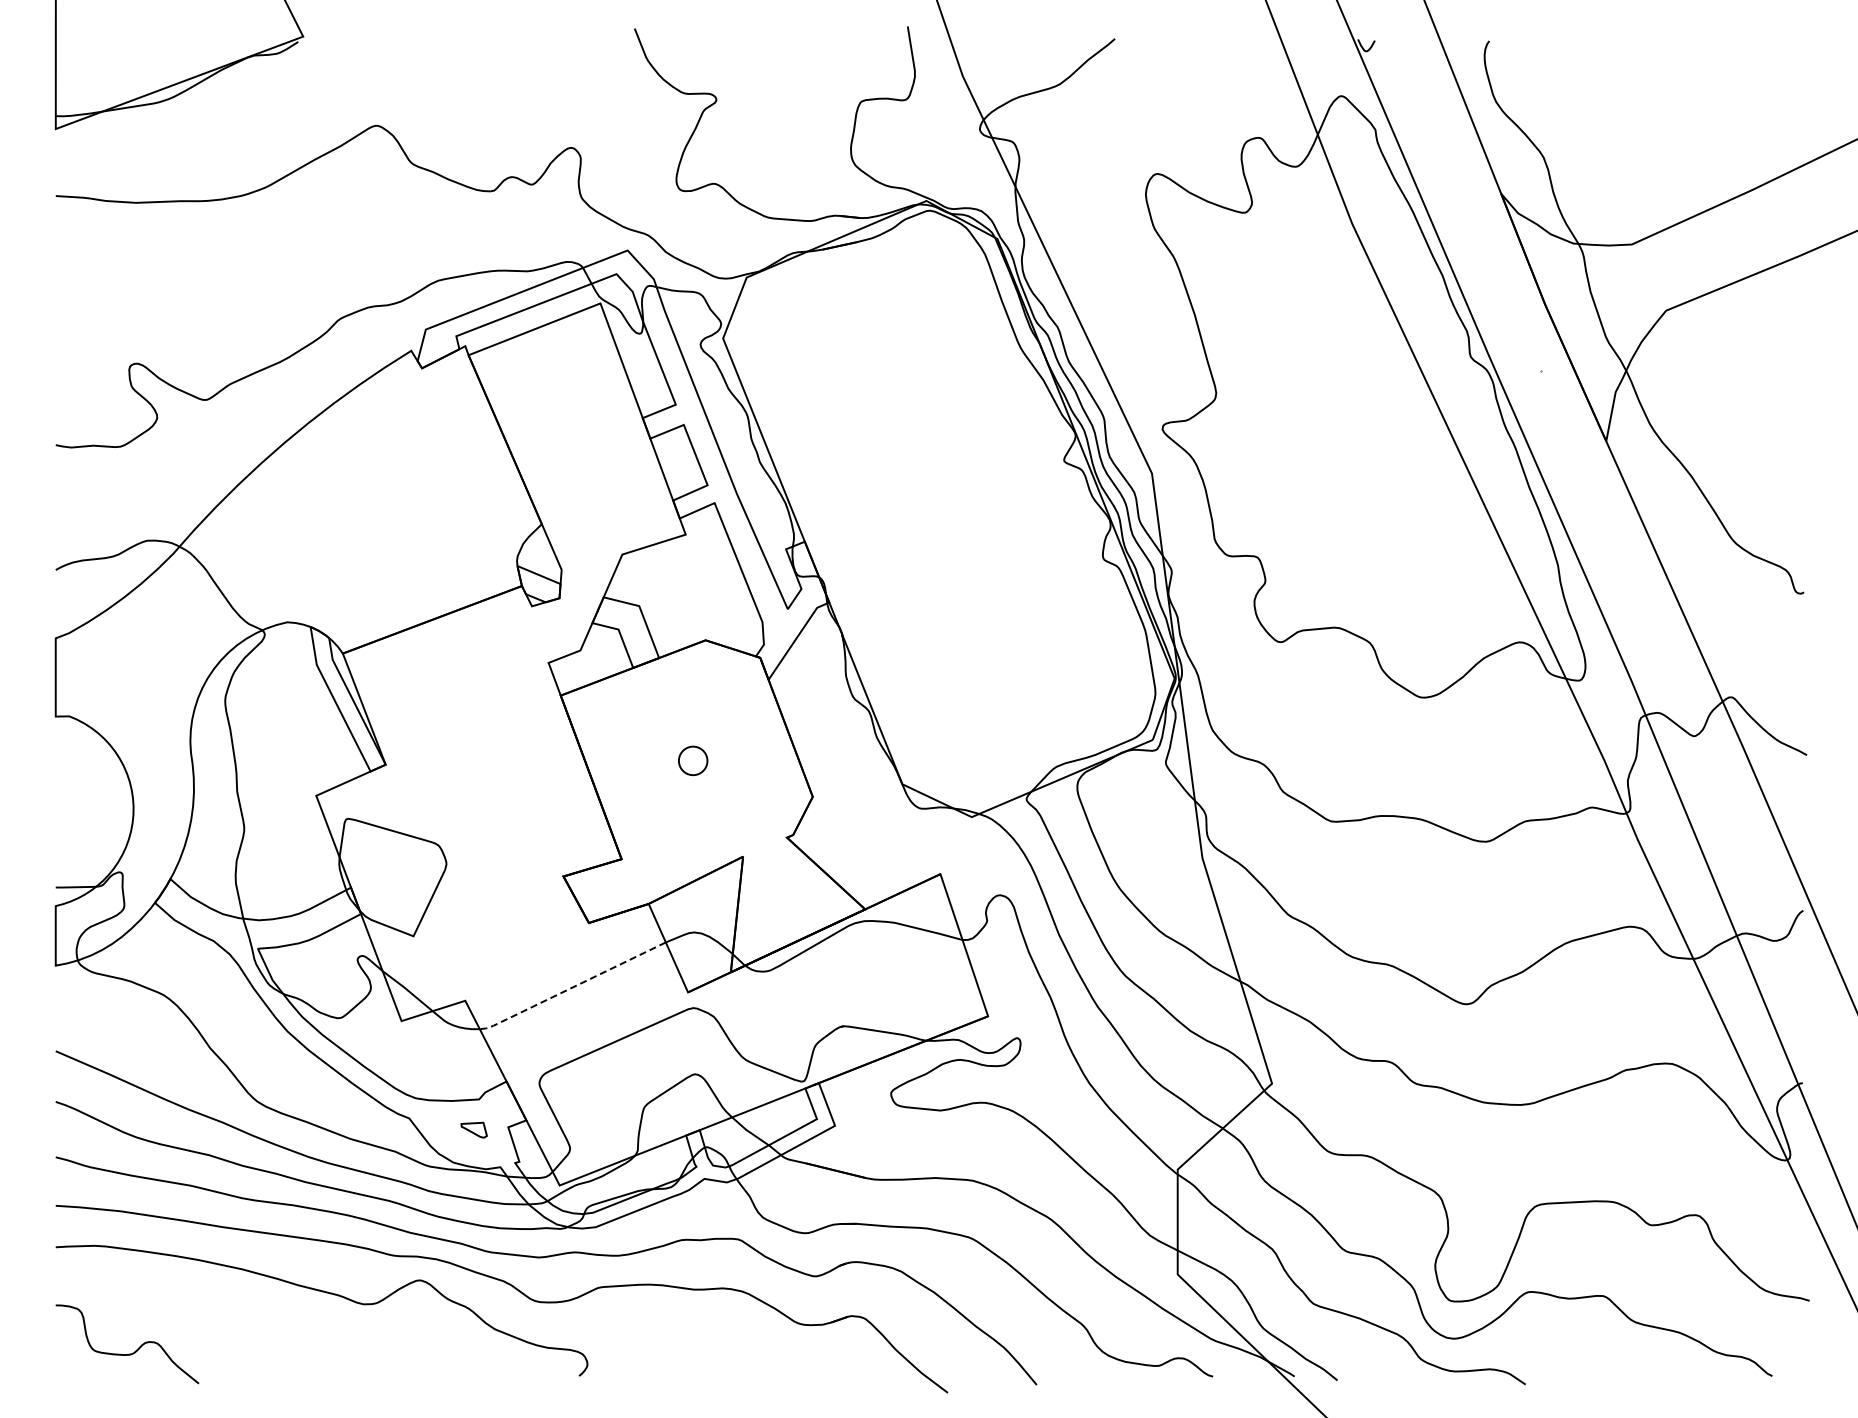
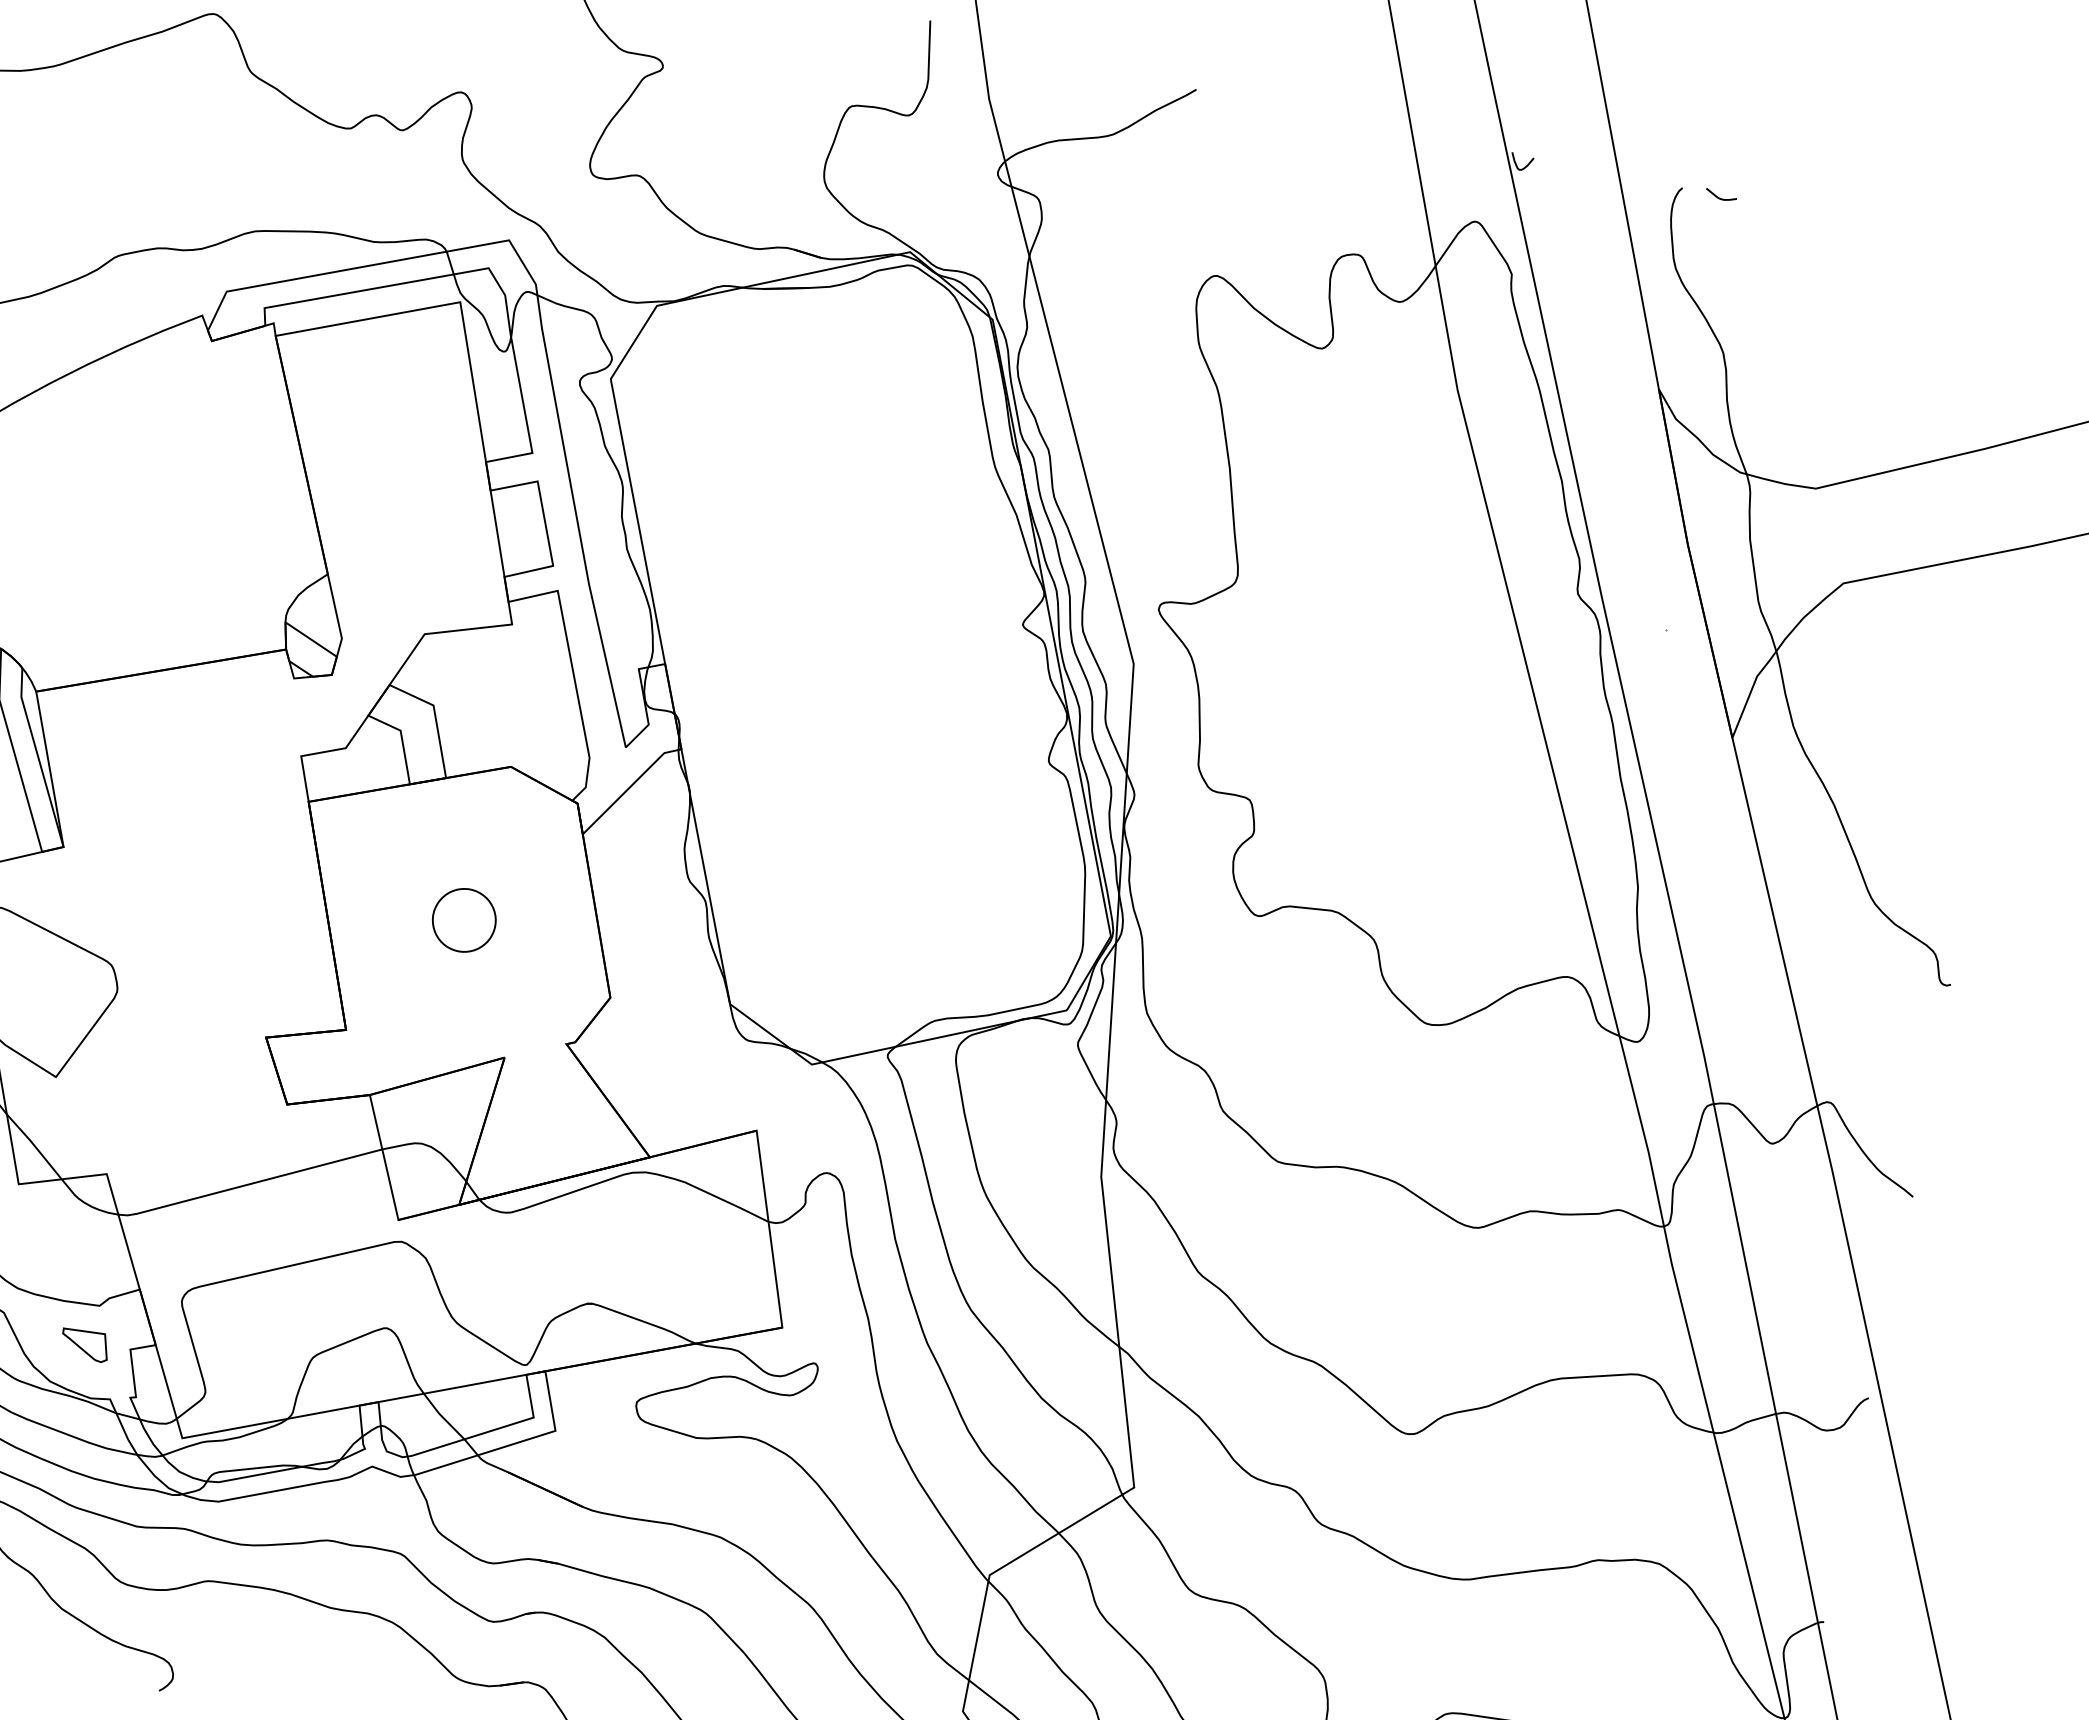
curve: (1519, 42) -> (1721, 197), added
part: (692, 760) -> (463, 919), size x1.67
line: (571, 988) -> (247, 1185), dashed -> solid
part: (474, 1129) -> (85, 1343), size x1.43

